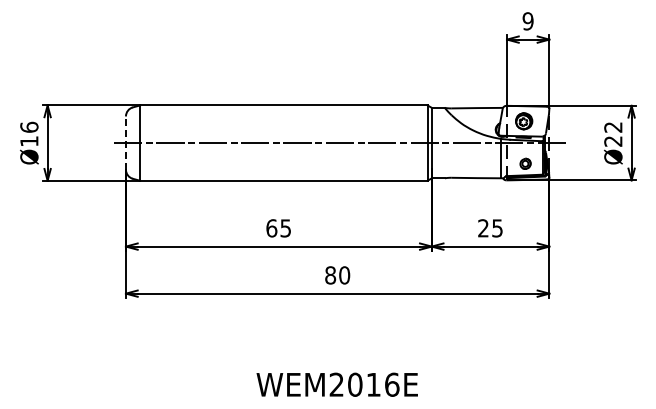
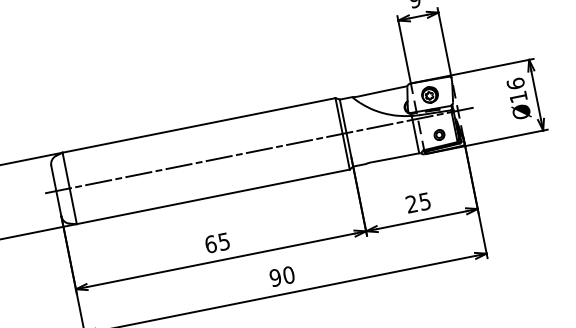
text: (613, 133) -> (517, 89), Ø22 -> Ø16
line: (125, 143) -> (55, 191), dashed -> solid
text: (330, 275) -> (275, 277), 80 -> 90

